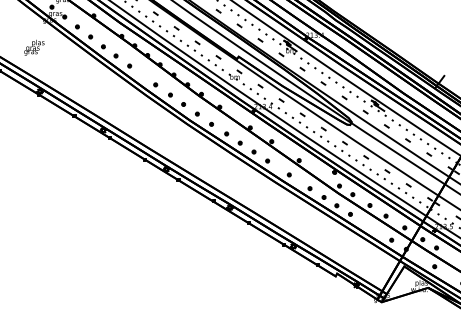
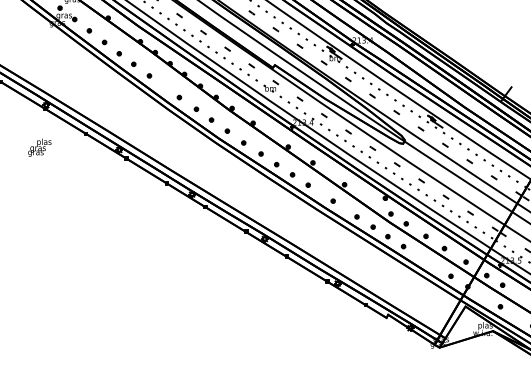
text: (34, 47) -> (39, 147), moved

